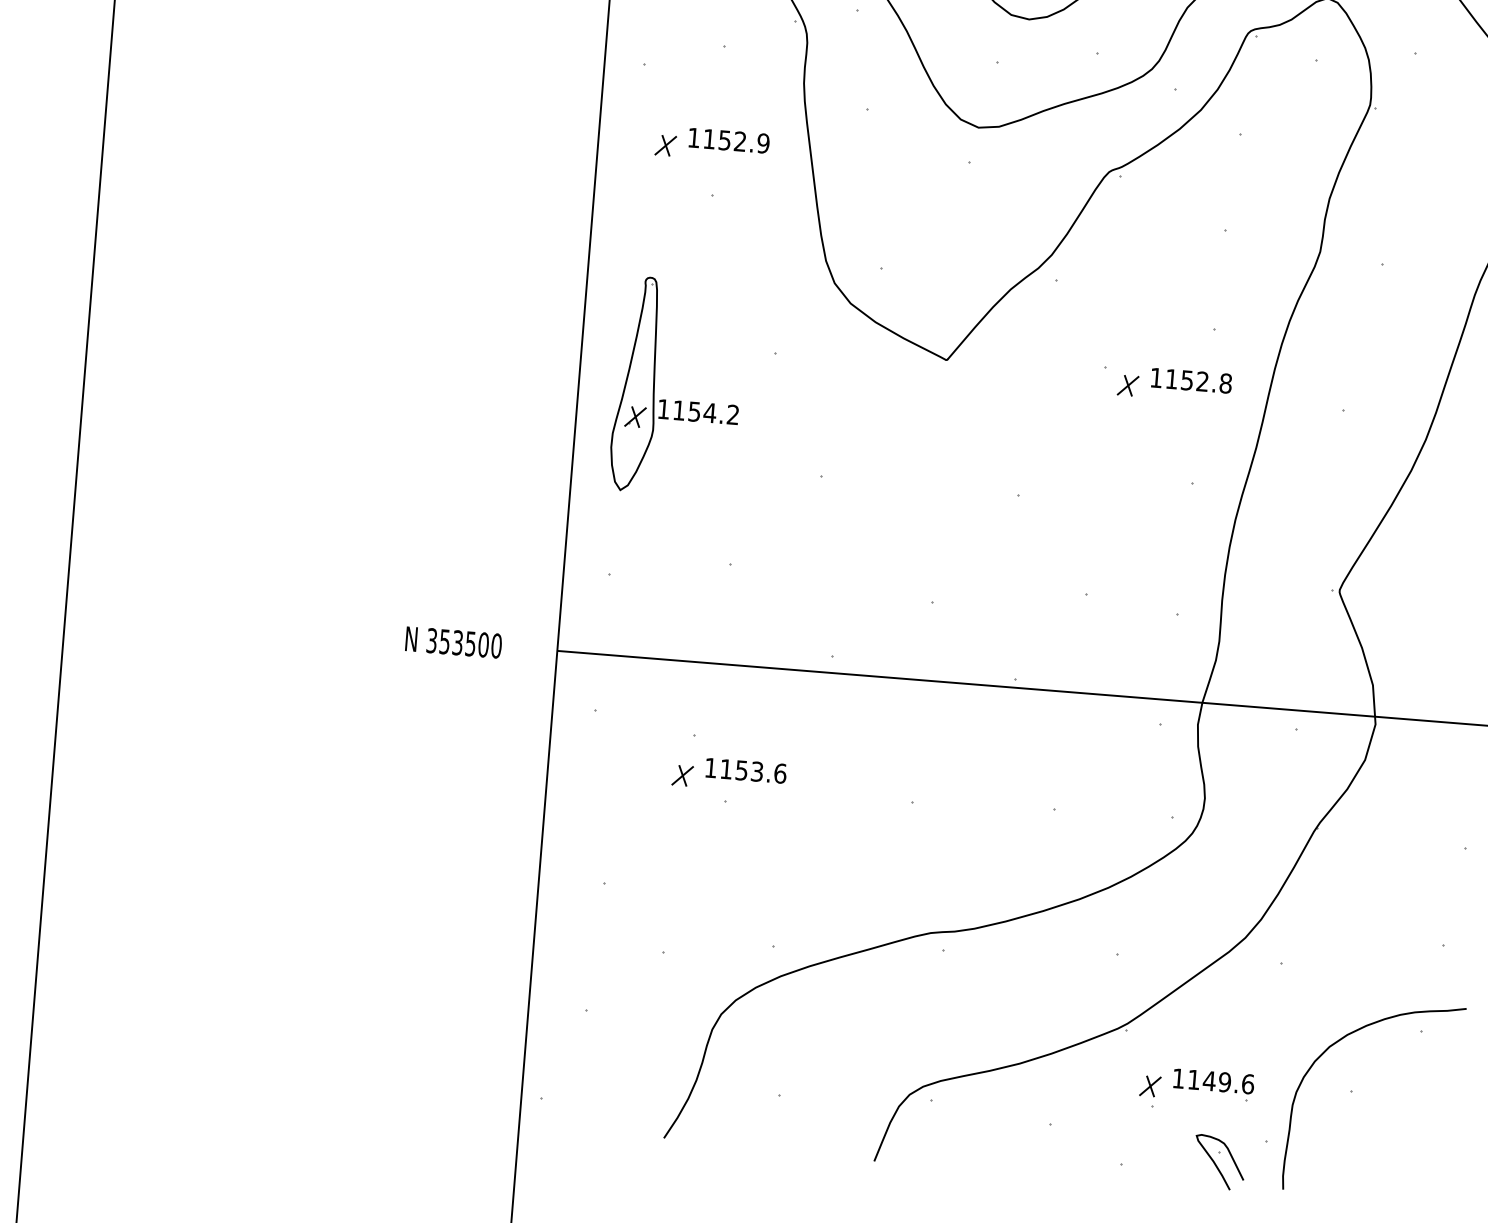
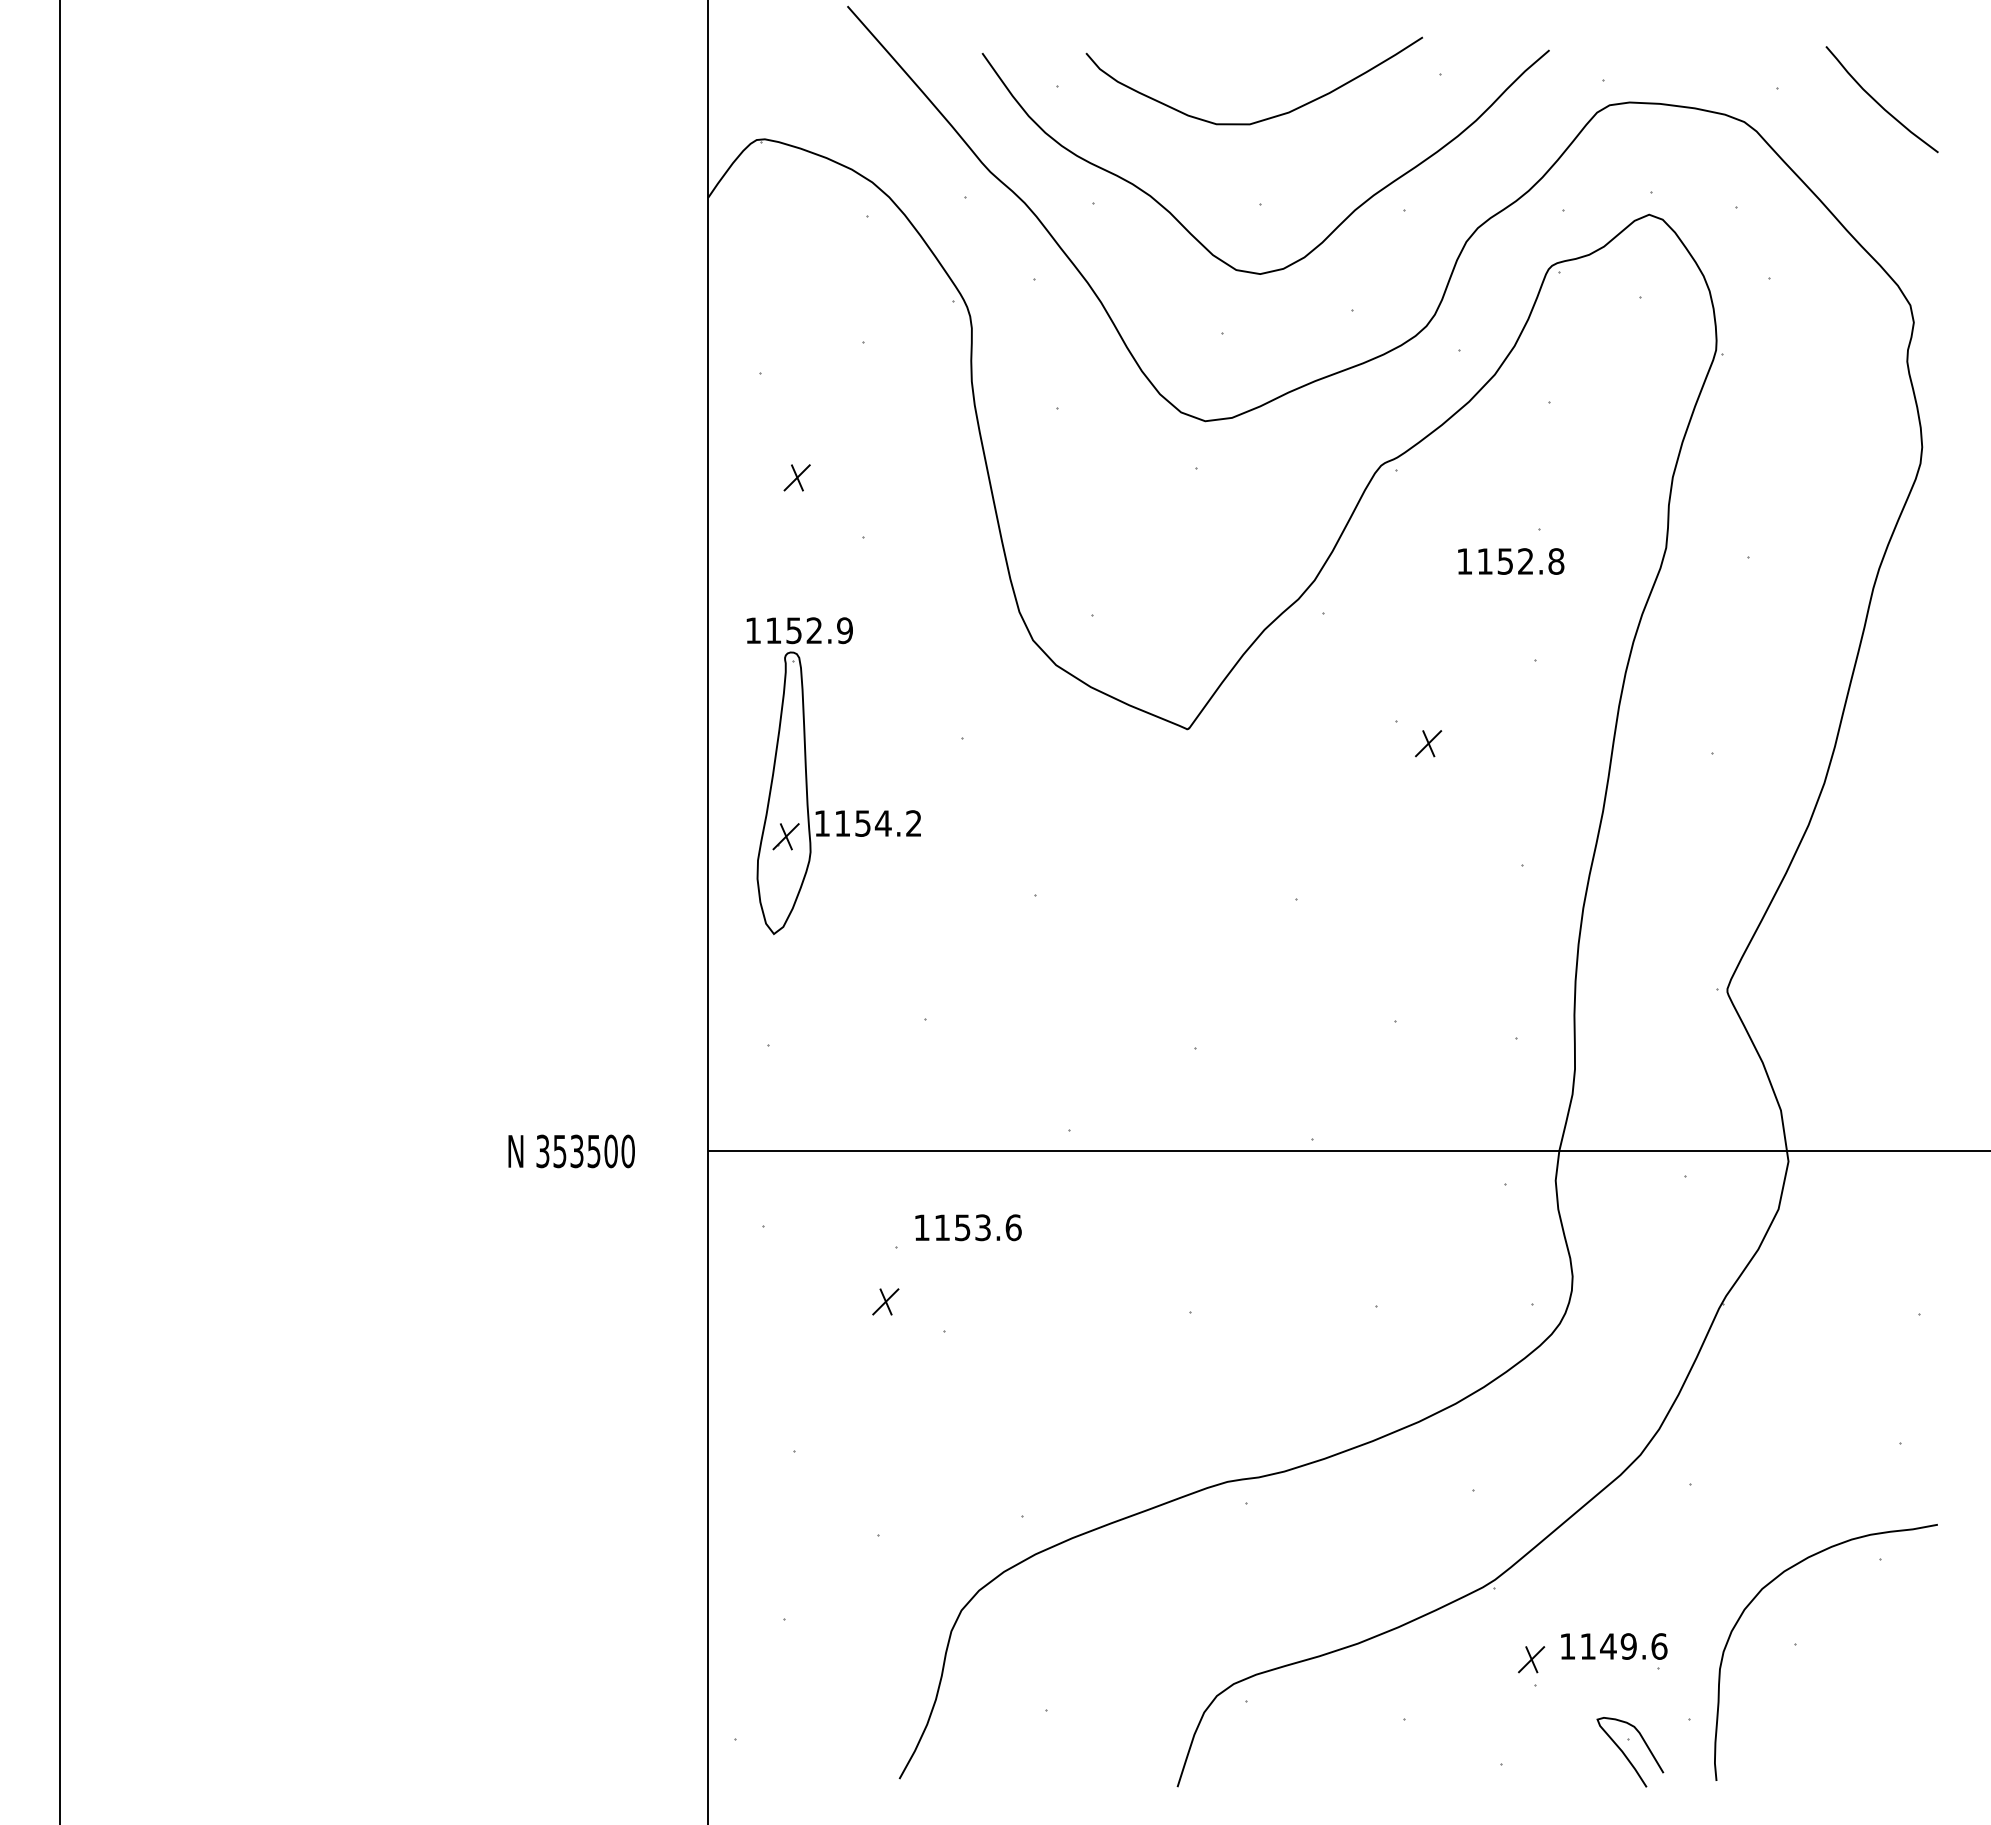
text: (728, 140) -> (799, 630), moved
text: (1191, 380) -> (1511, 561), moved
text: (746, 770) -> (968, 1227), moved

